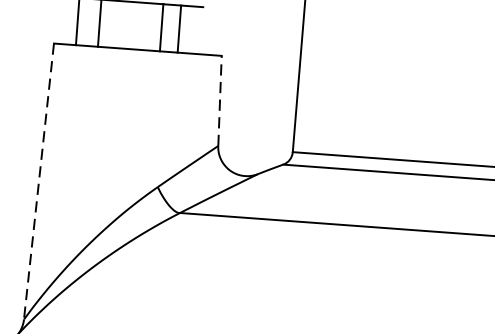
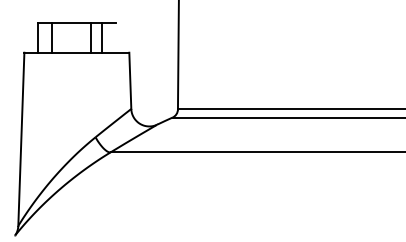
line: (220, 100) -> (130, 80), dashed -> solid
line: (39, 181) -> (21, 139), dashed -> solid

